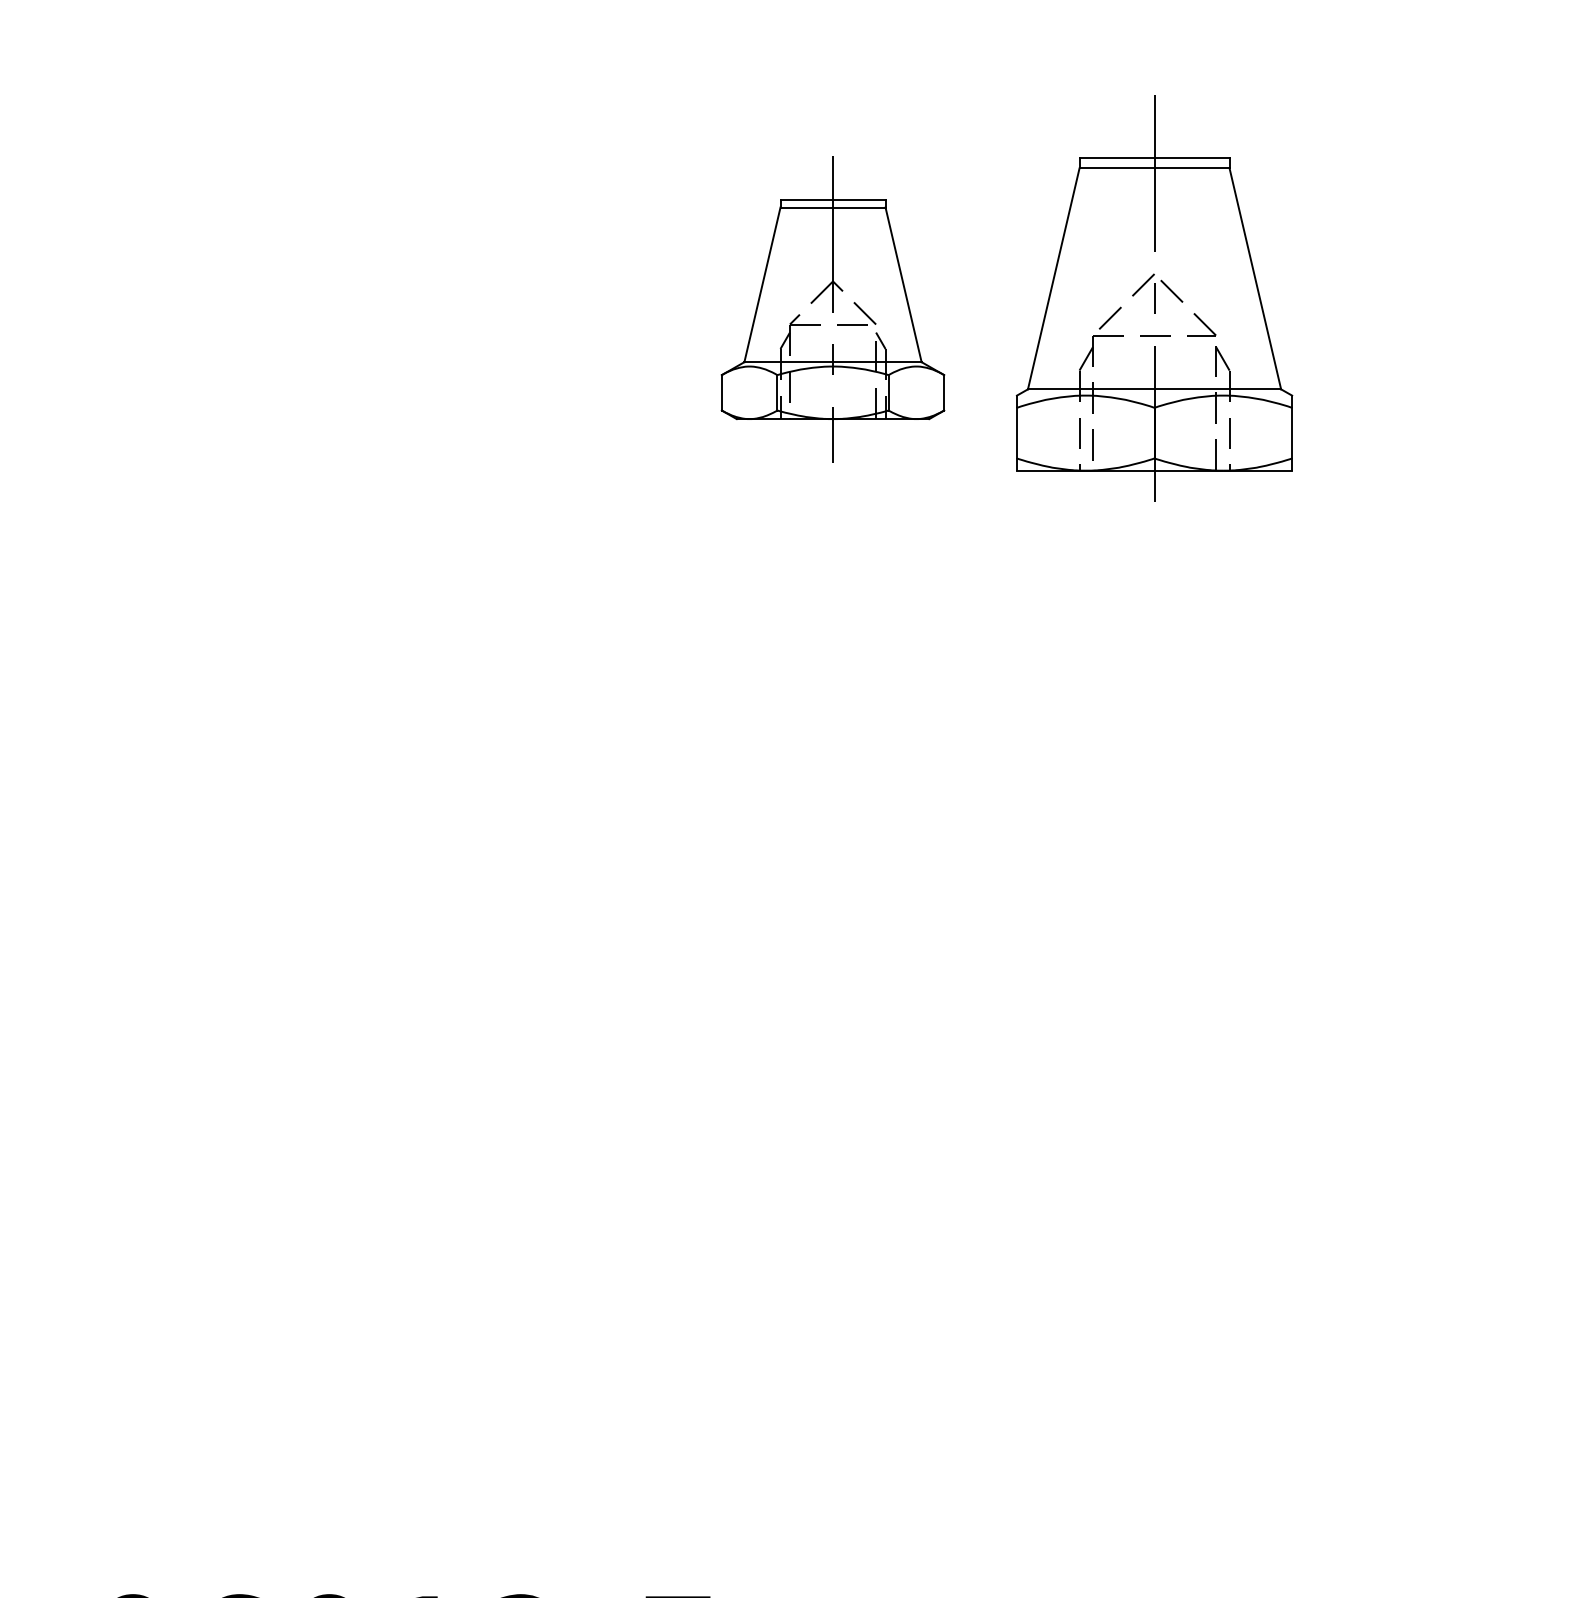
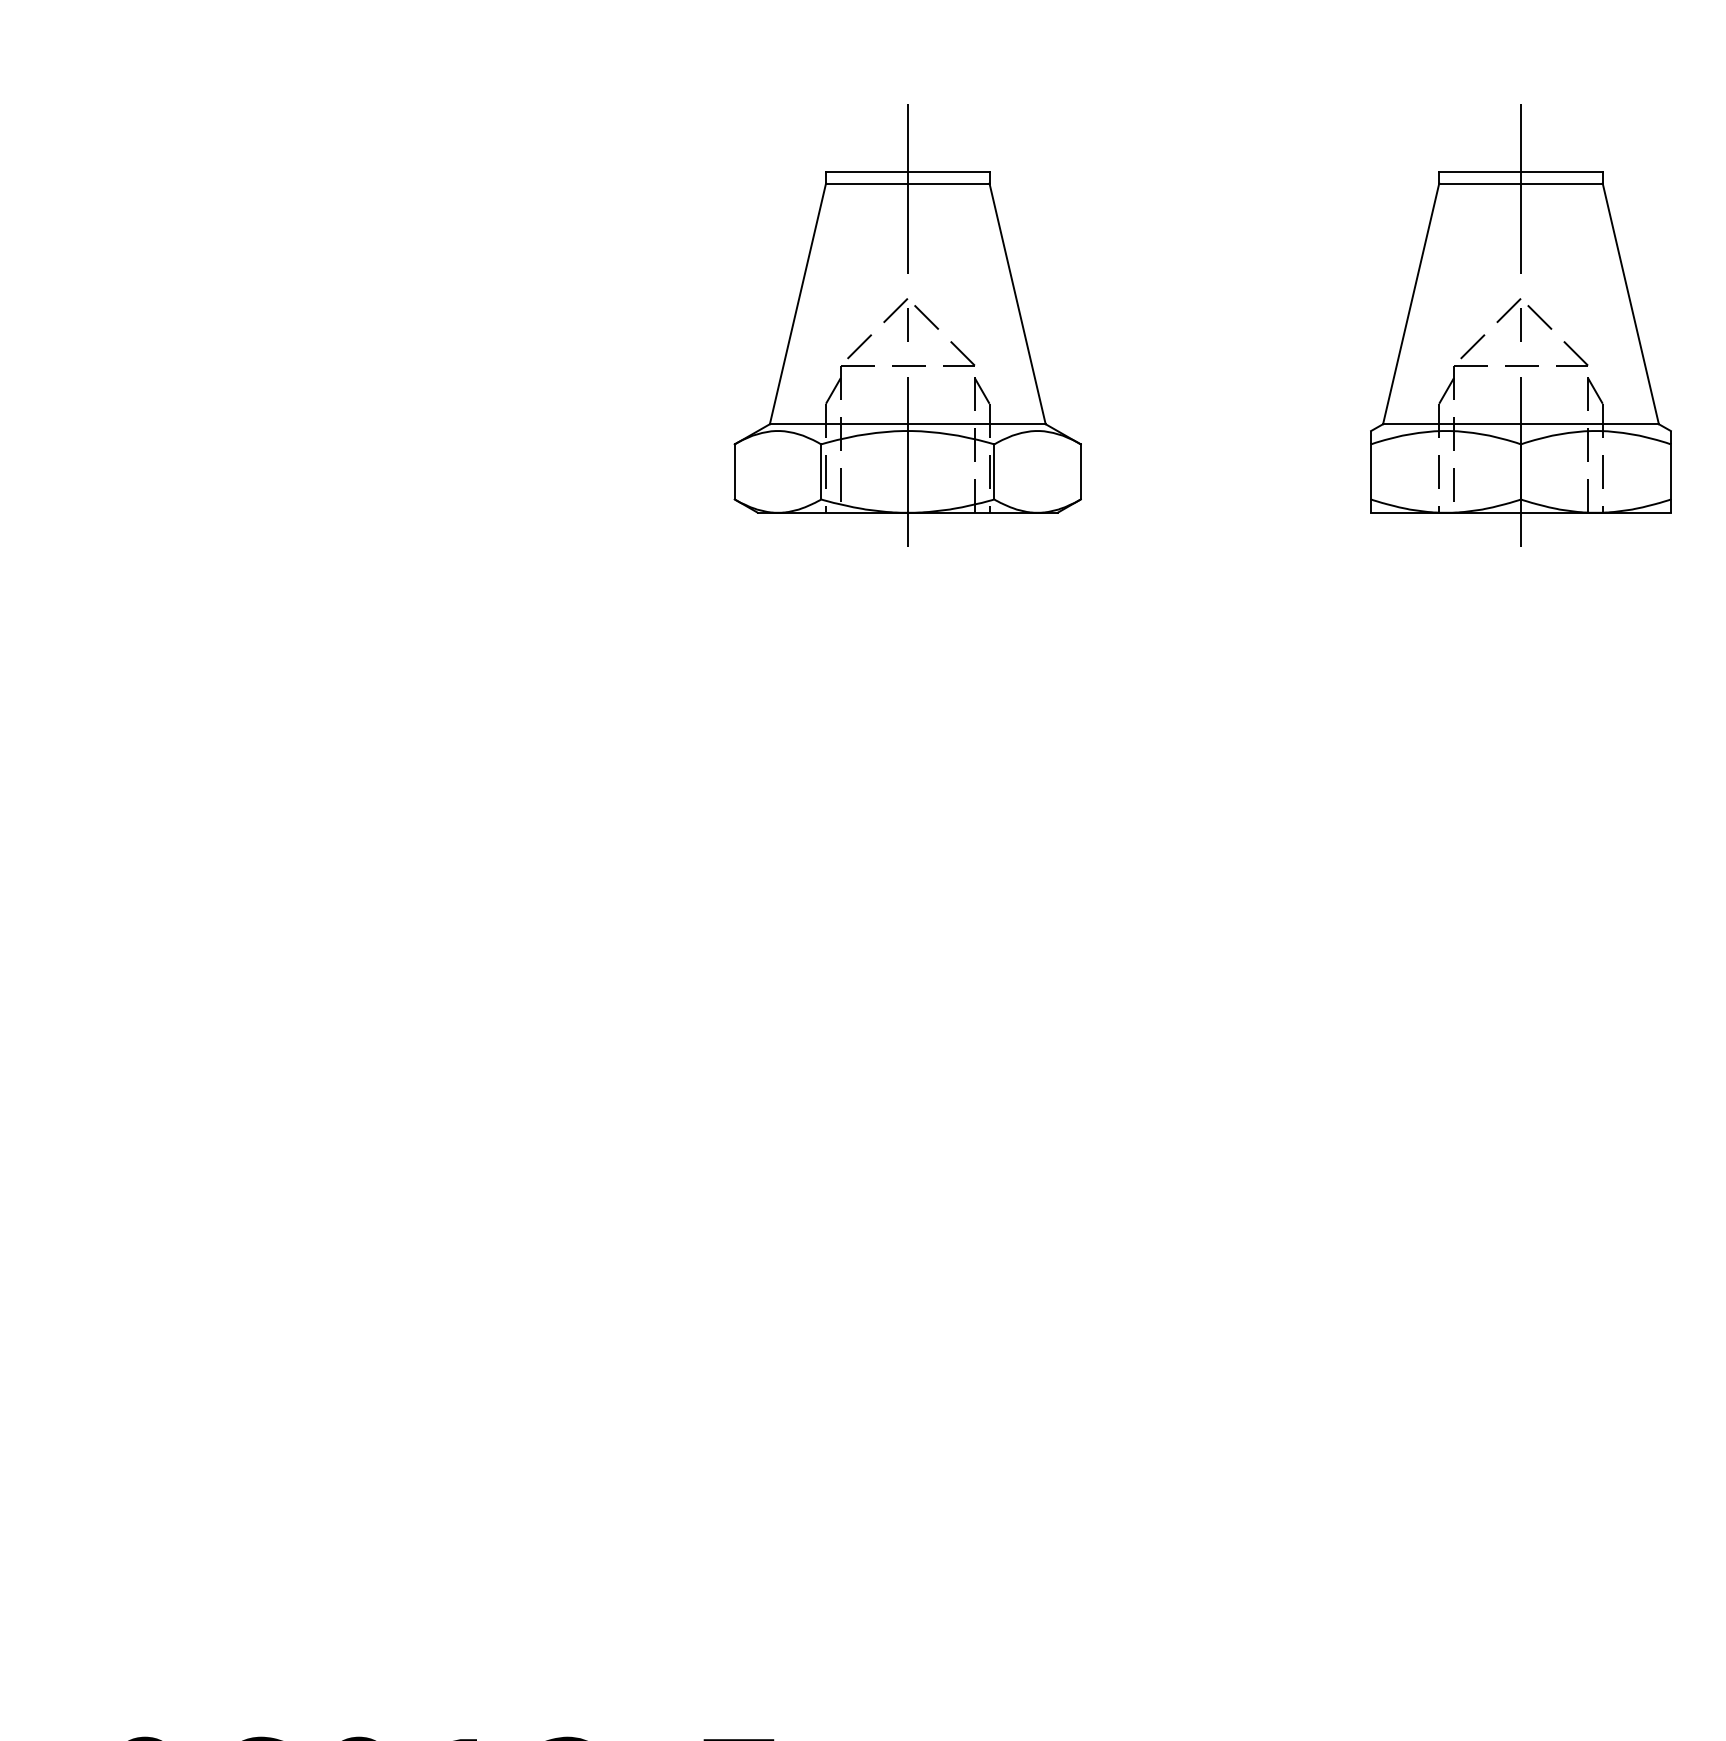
part: (832, 298) -> (907, 325), size x1.43
part: (1154, 298) -> (1520, 325), moved

